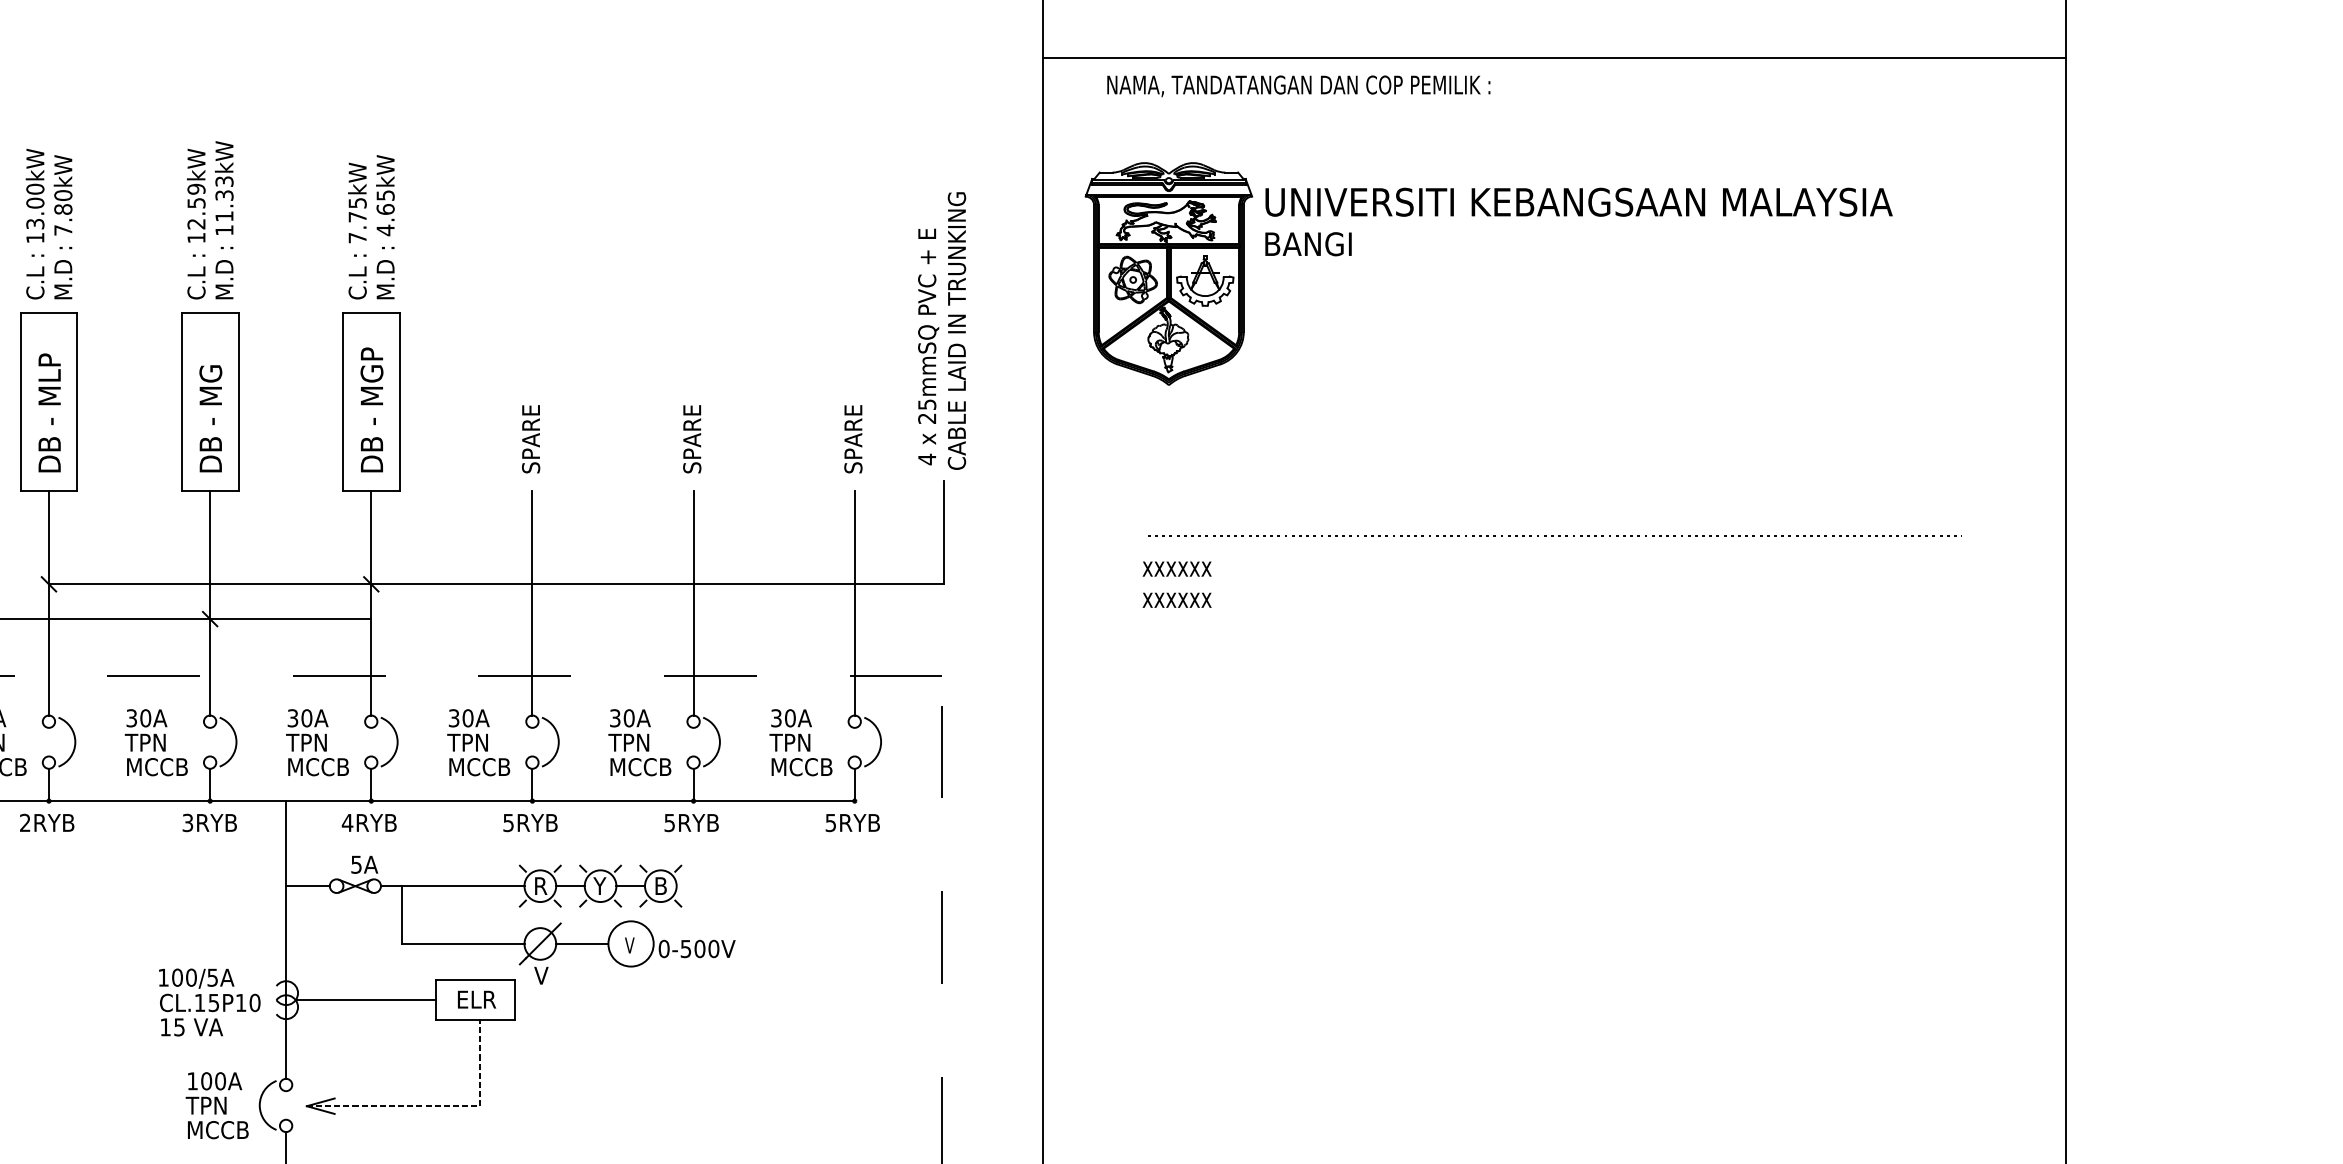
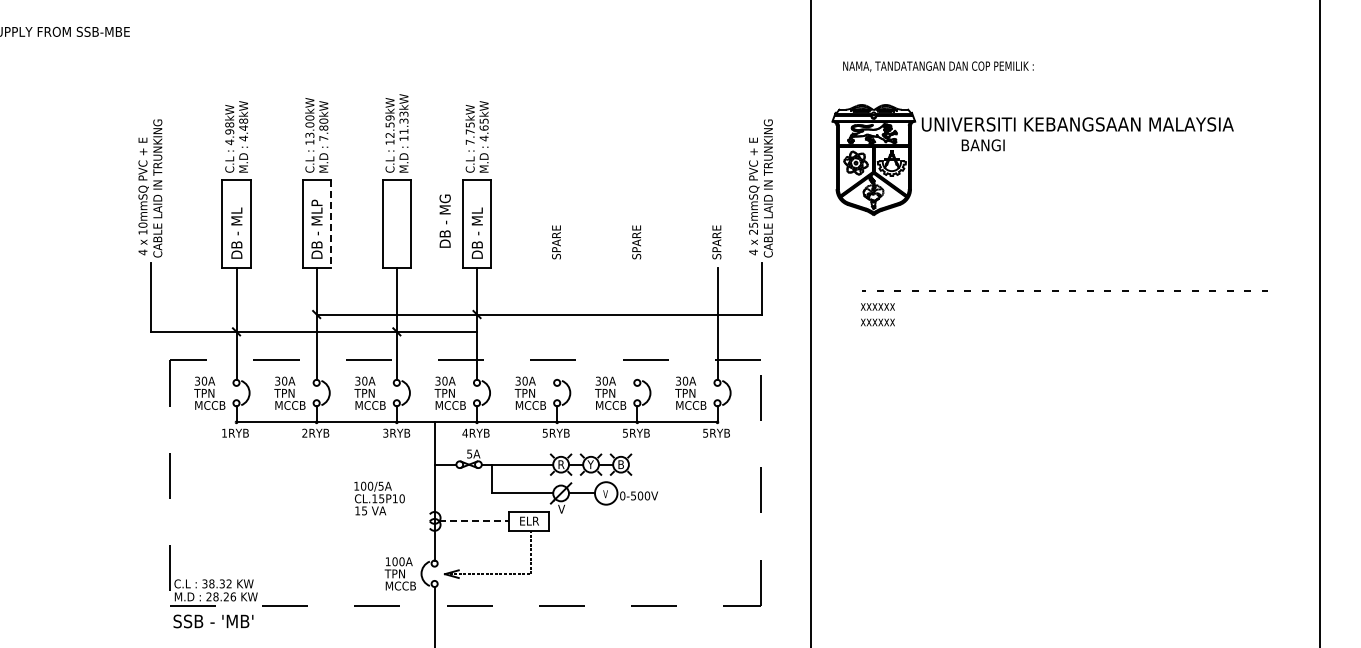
line: (1554, 57) -> (1065, 52), removed
text: (1307, 244) -> (982, 145), moved
text: (370, 365) -> (476, 205), DB - MGP -> DB - ML
line: (76, 403) -> (330, 224), solid -> dashed
text: (209, 417) -> (444, 220), moved
line: (533, 602) -> (557, 323), removed
line: (693, 602) -> (637, 323), removed
line: (366, 1000) -> (474, 521), solid -> dashed
text: (209, 1002) -> (379, 498), moved

